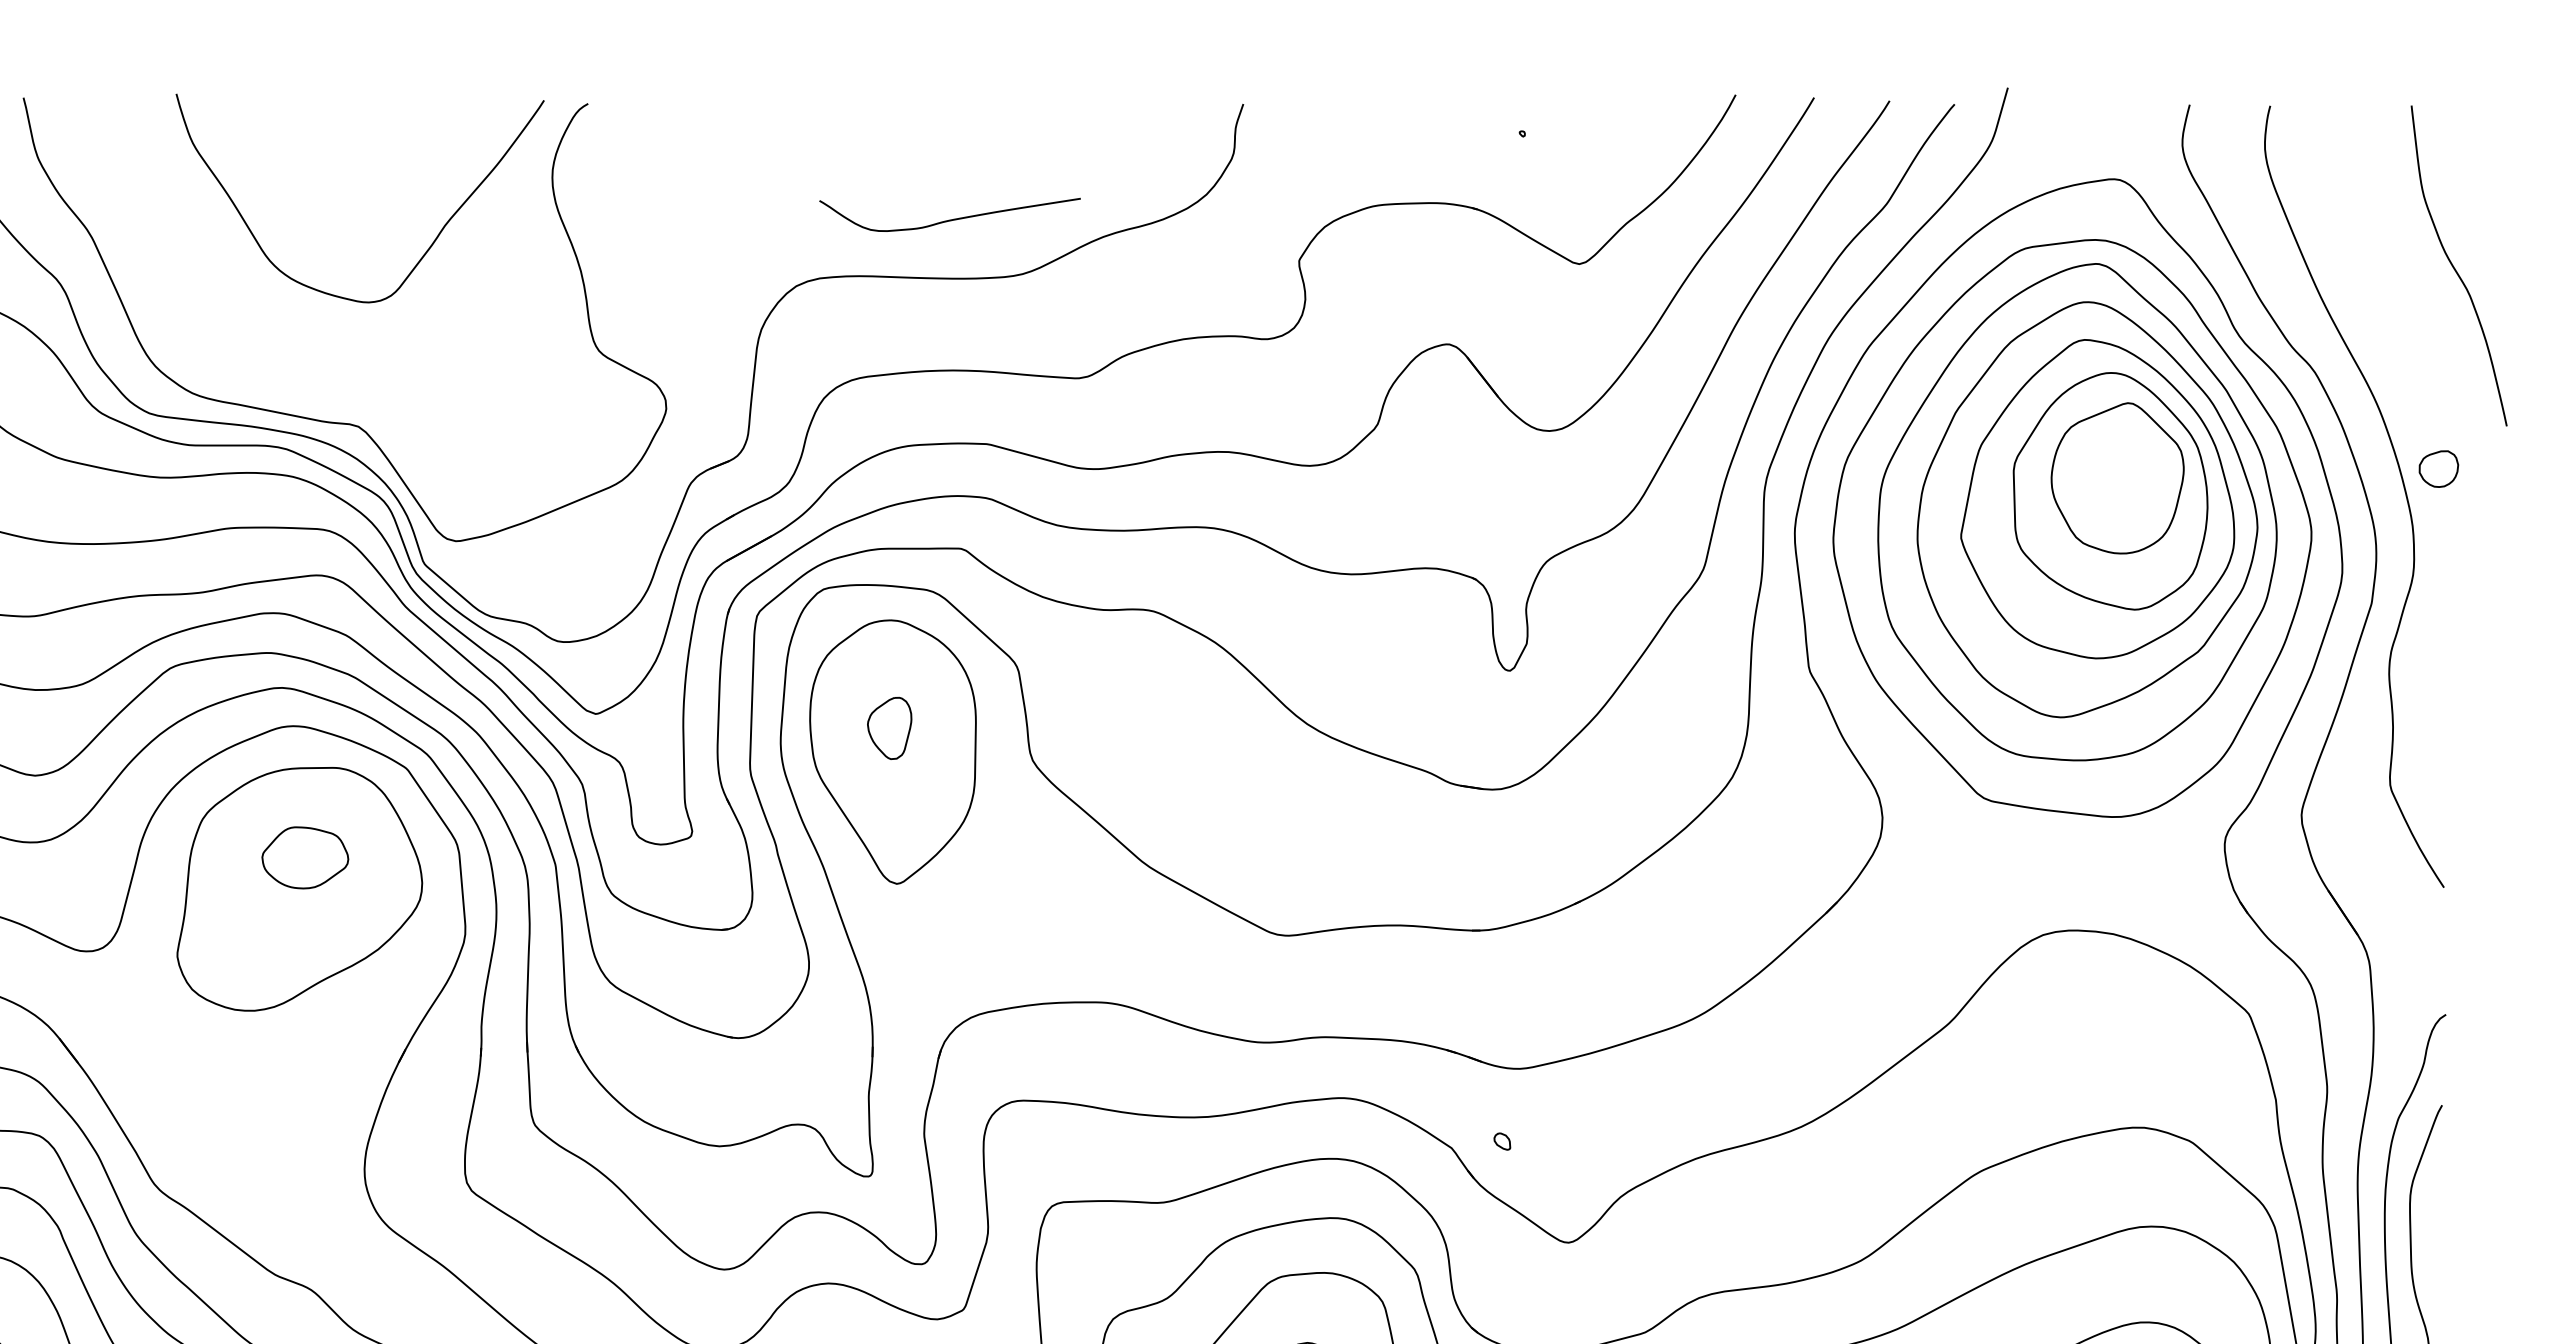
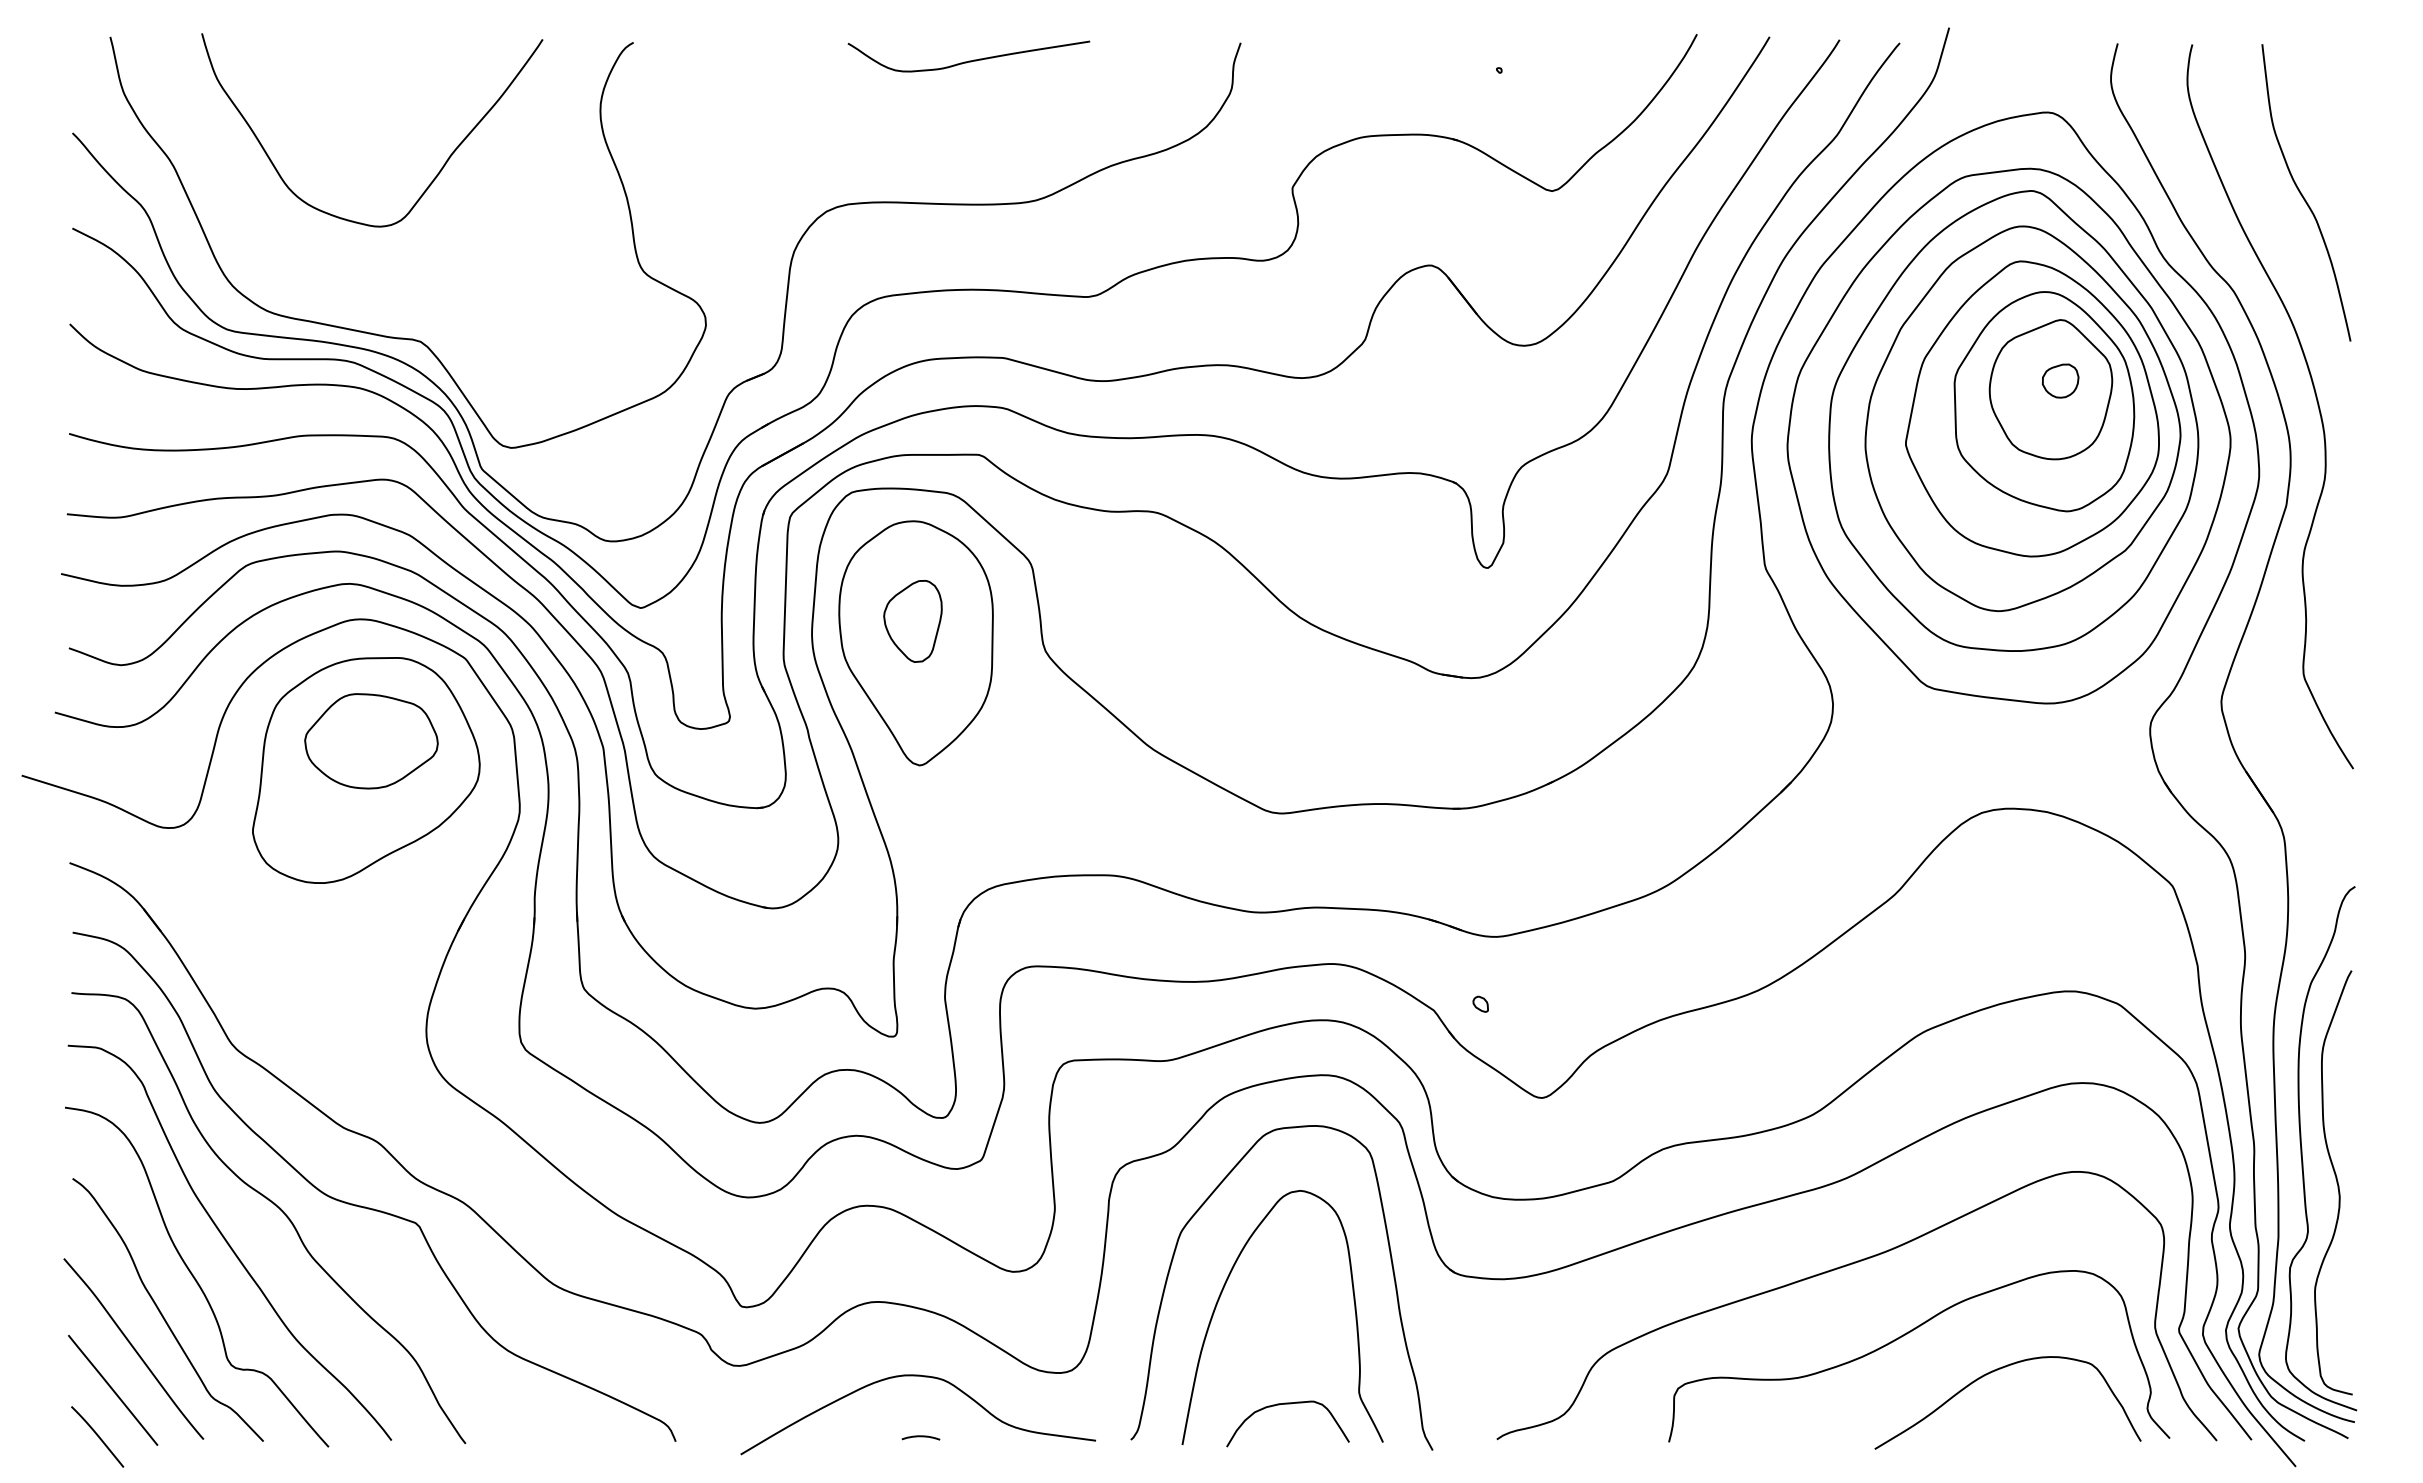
curve: (949, 219) -> (968, 60), moved
curve: (426, 250) -> (433, 178), moved
curve: (2456, 268) -> (2303, 195), moved
part: (2438, 468) -> (2060, 380), moved
part: (889, 728) -> (912, 621), size x1.43
part: (305, 858) -> (371, 741), size x1.67

